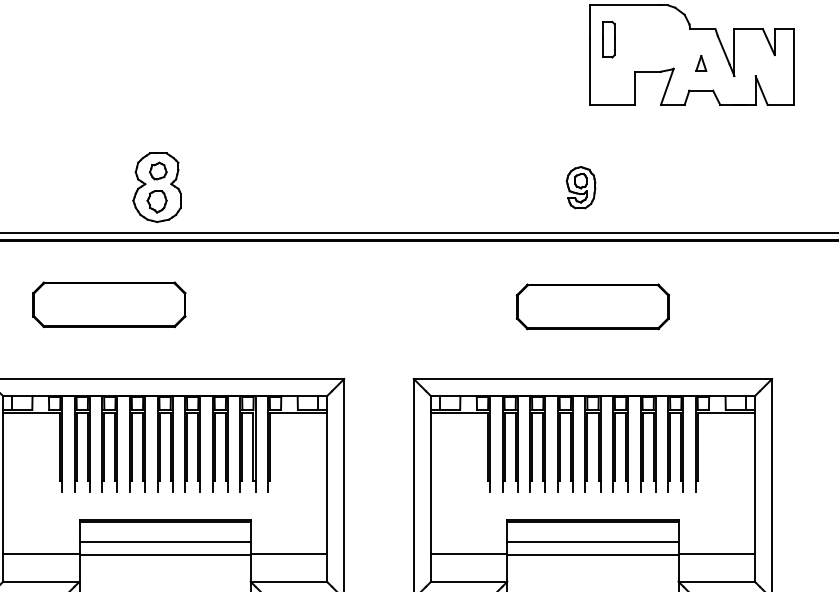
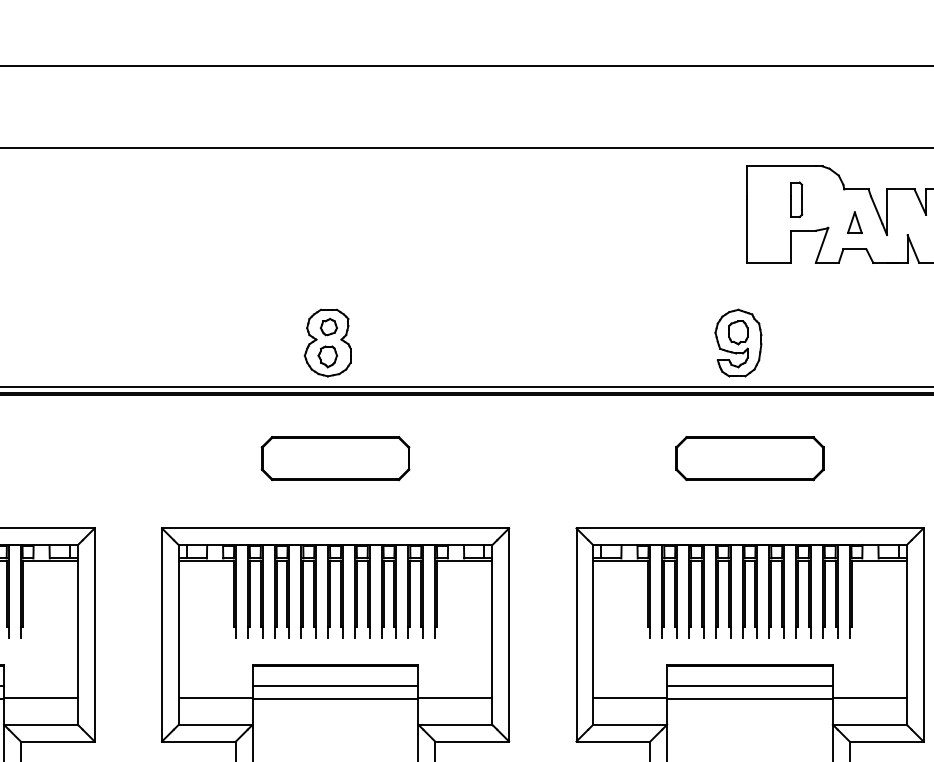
part: (608, 39) -> (796, 199), moved
part: (700, 63) -> (854, 222), size x1.43
part: (581, 187) -> (738, 342), size x1.67
part: (109, 304) -> (335, 458), moved

